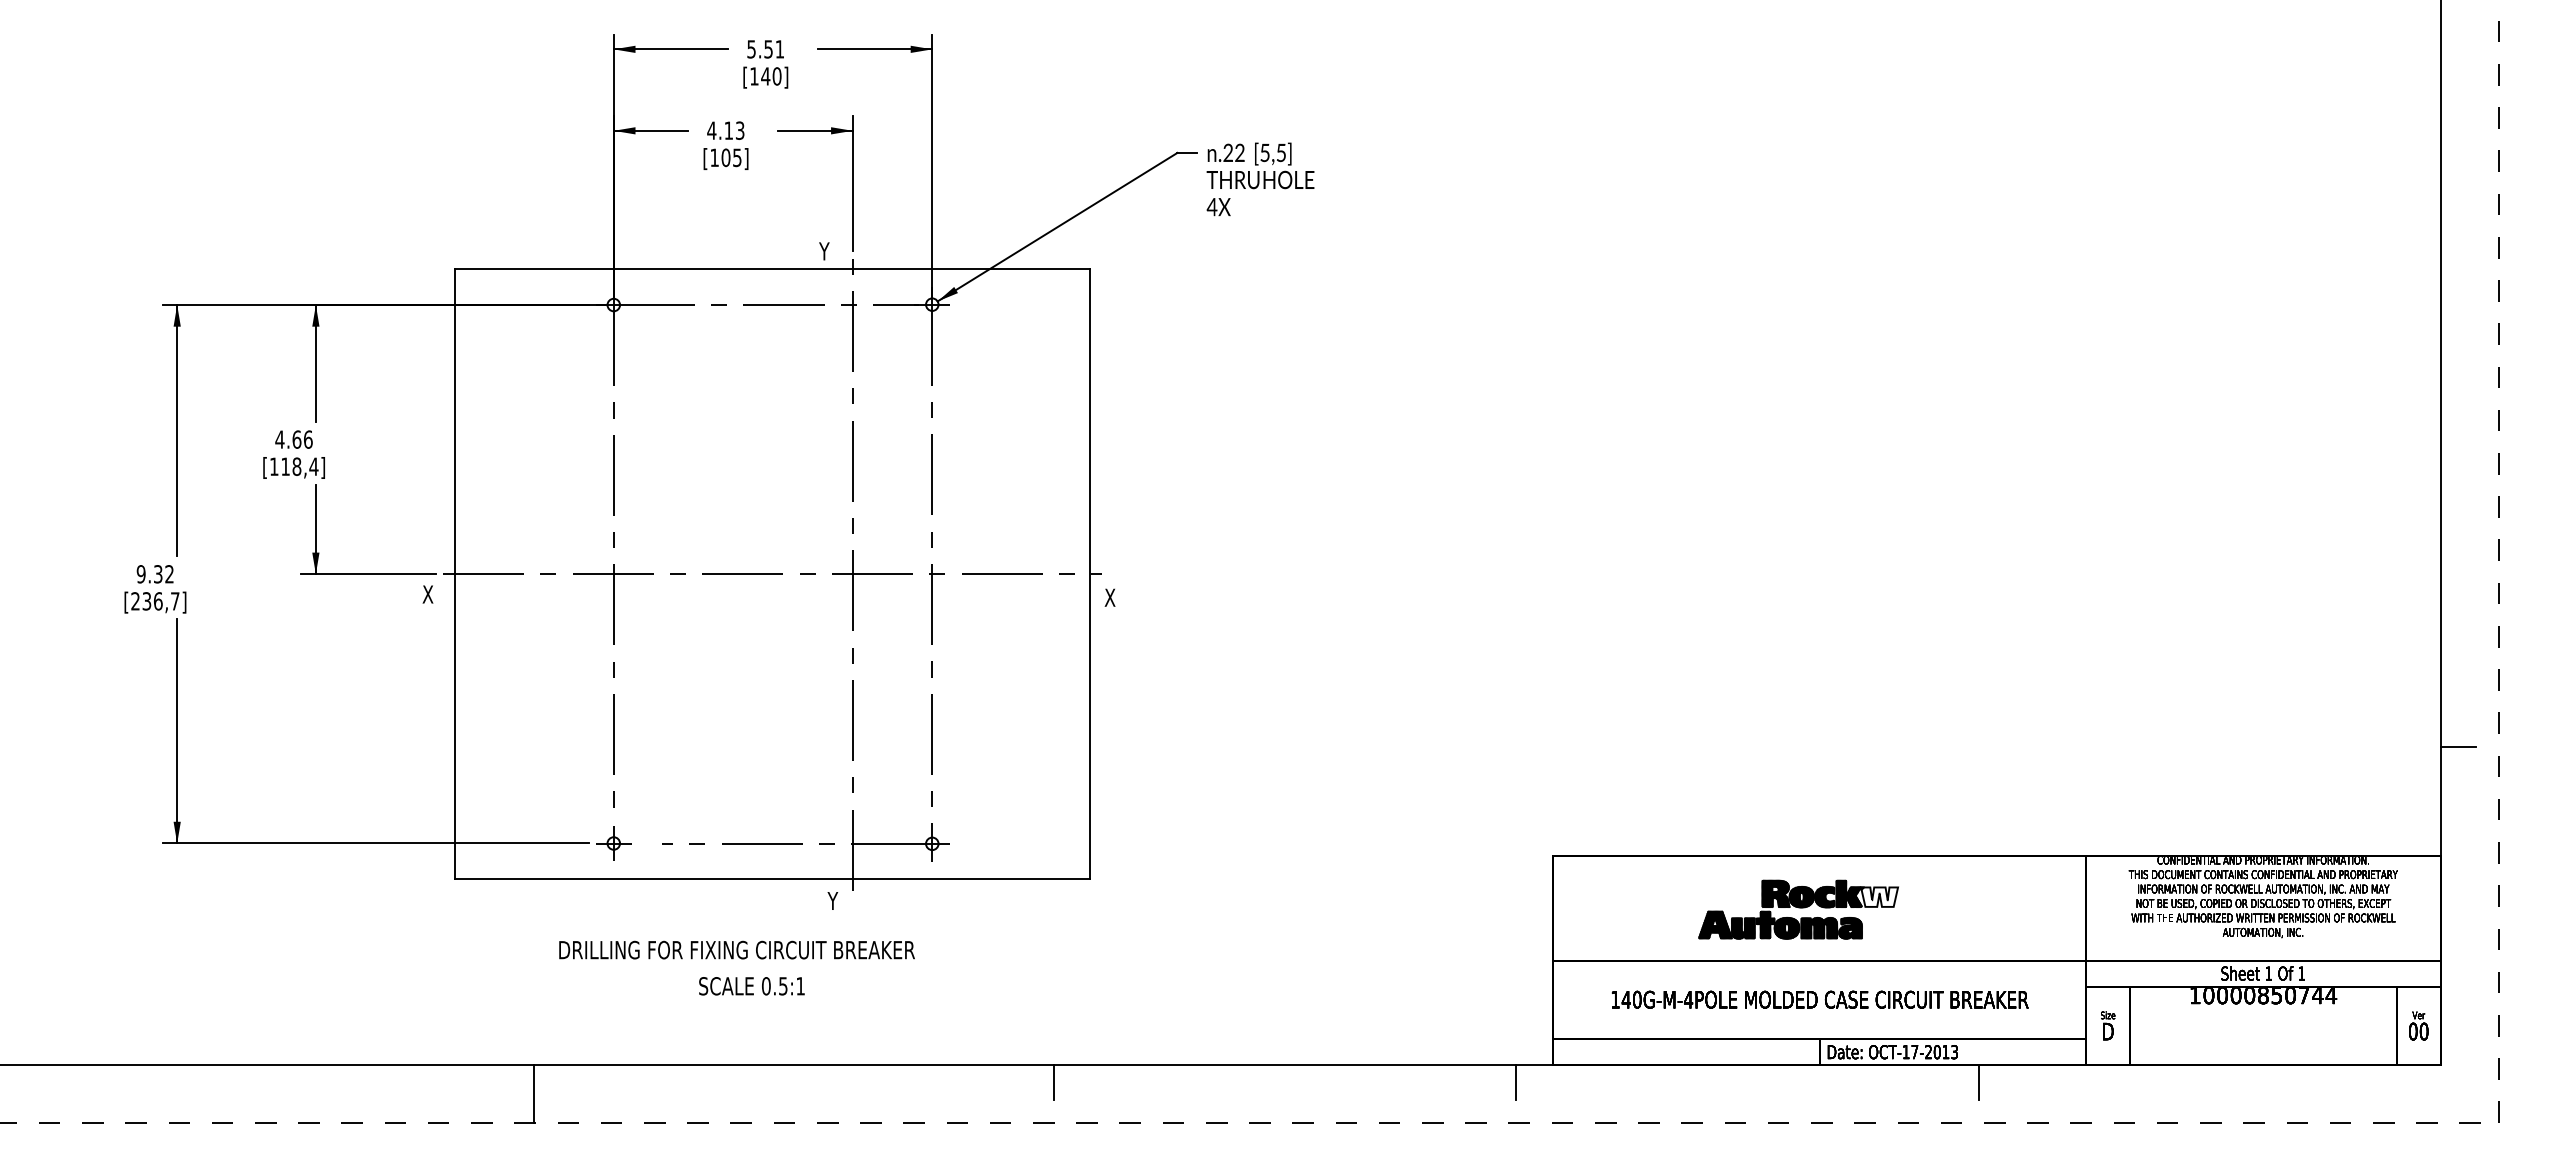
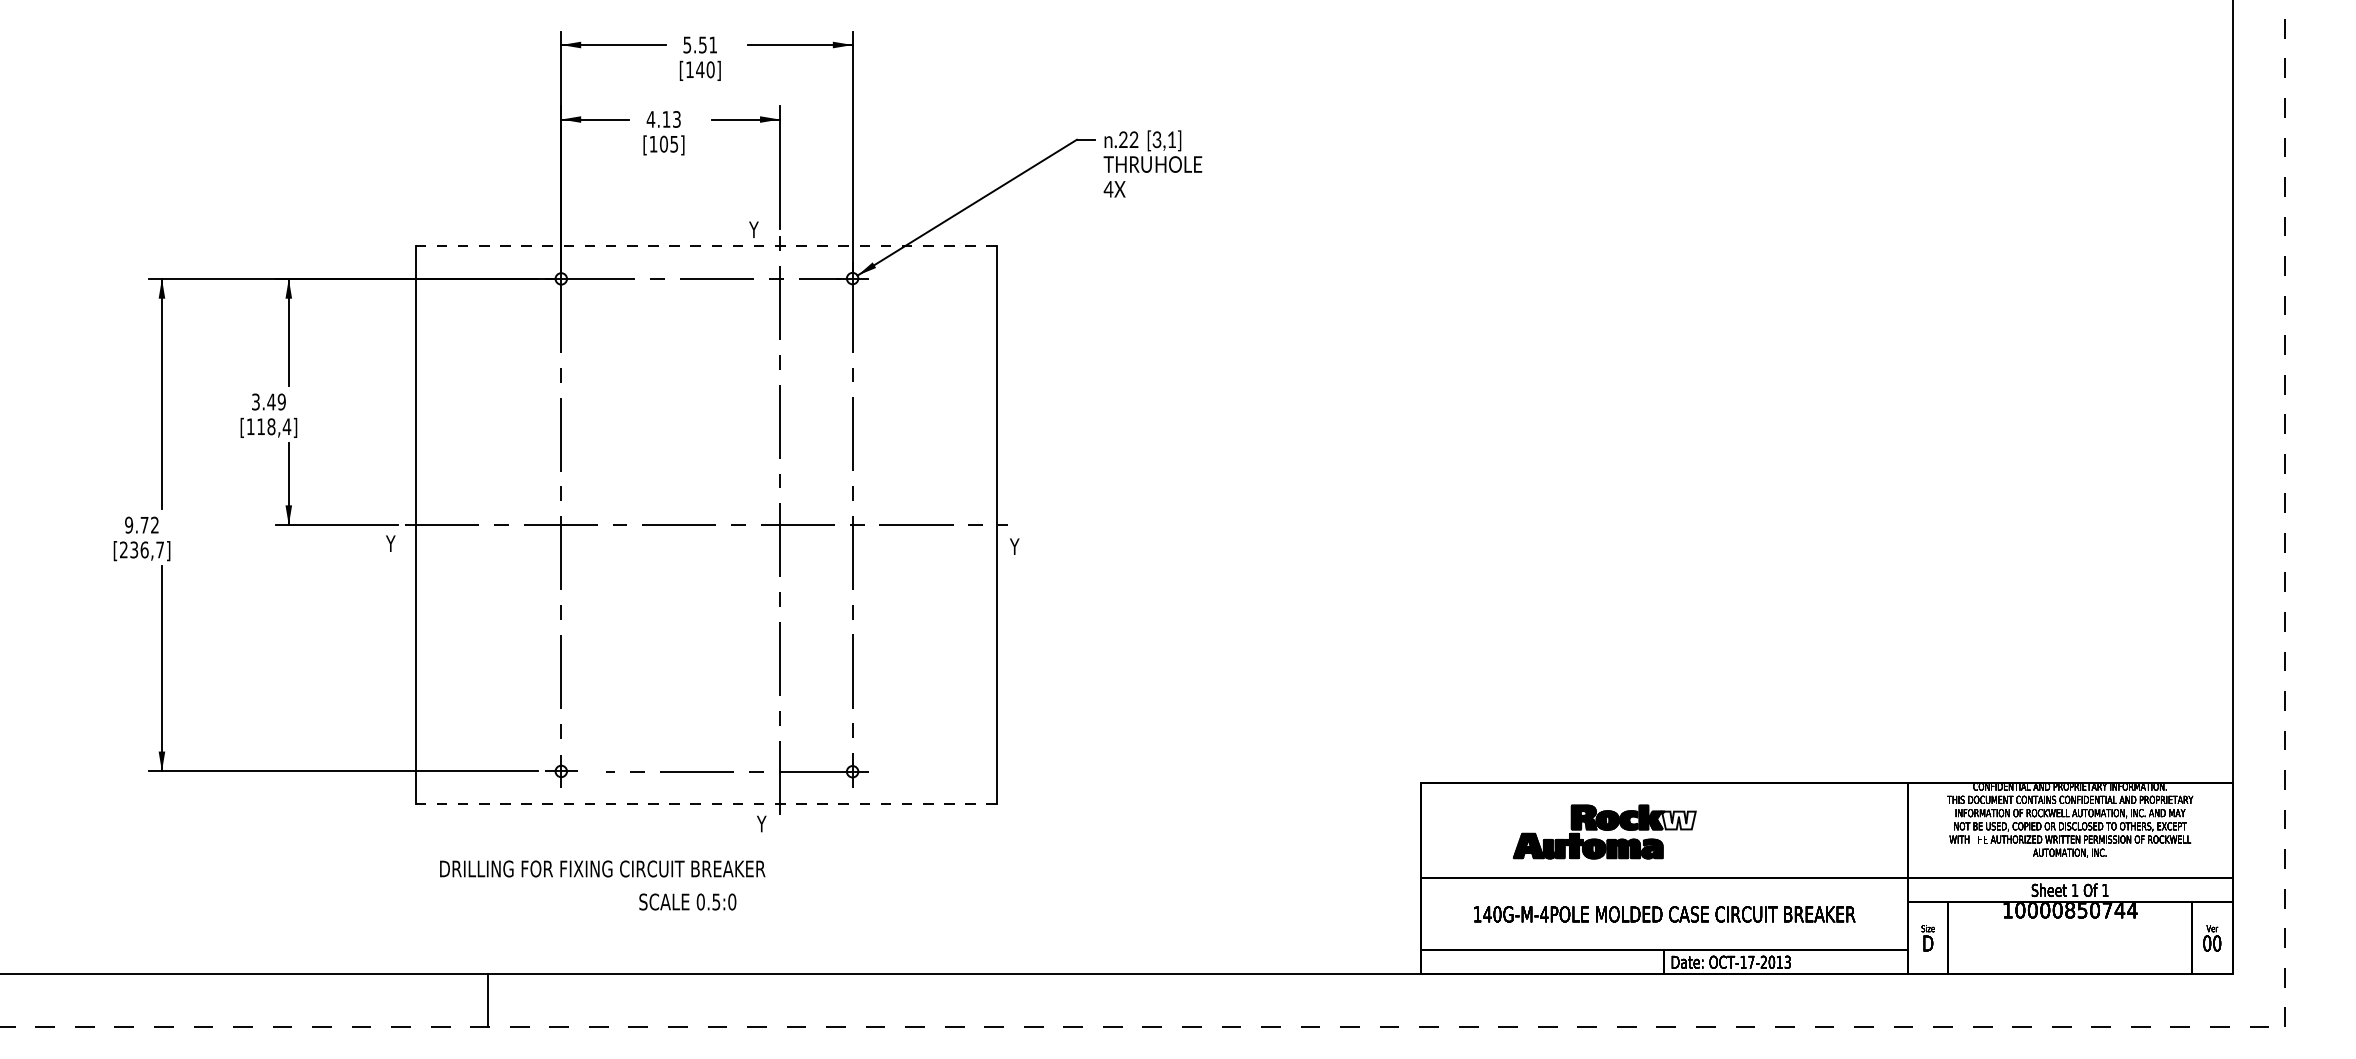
text: (1272, 152) -> (1163, 139), [5,5] -> [3,1]
line: (772, 269) -> (706, 246), solid -> dashed
text: (293, 439) -> (268, 401), 4.66 -> 3.49
text: (158, 574) -> (144, 525), 9.32 -> 9.72
text: (427, 594) -> (390, 543), X -> Y
text: (1109, 597) -> (1014, 546), X -> Y
line: (2457, 747) -> (2247, 683), removed
line: (772, 879) -> (706, 804), solid -> dashed
part: (1798, 909) -> (1604, 831), moved
text: (736, 949) -> (602, 868), moved
text: (800, 986) -> (732, 902), 0.5:1 -> 0.5:0
line: (1054, 1082) -> (964, 990), removed
line: (1516, 1082) -> (1387, 990), removed
line: (1978, 1082) -> (1809, 990), removed

